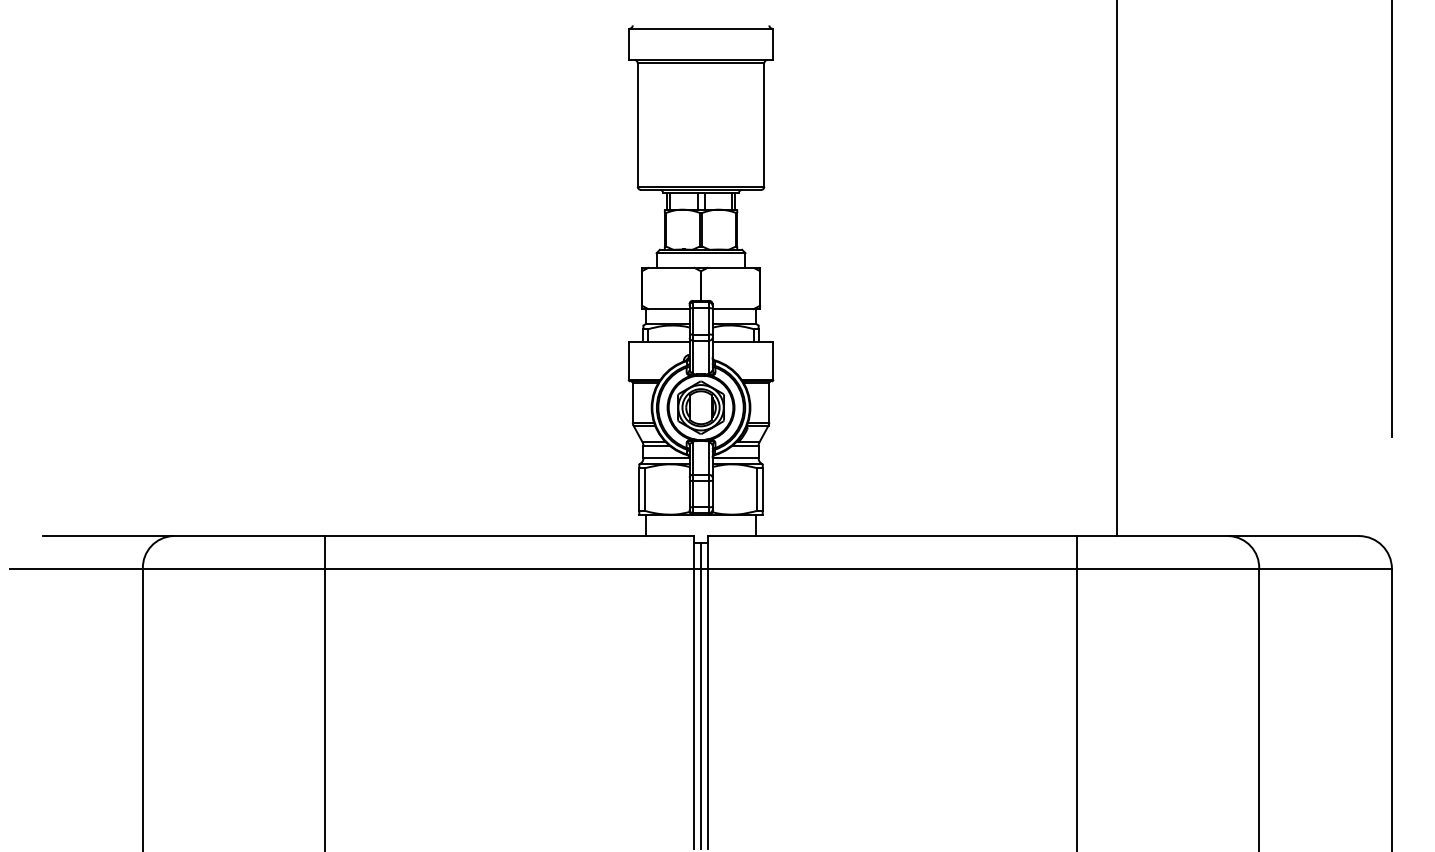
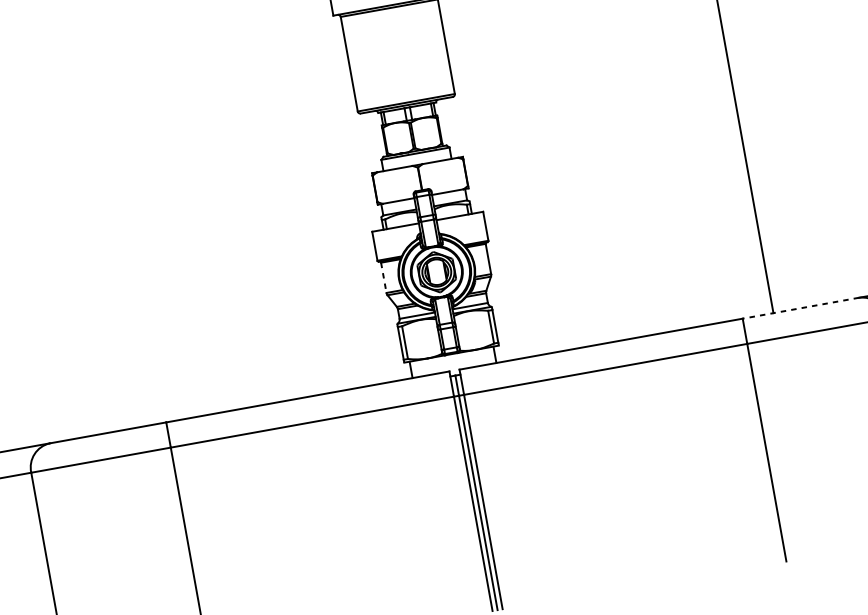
line: (632, 402) -> (383, 277), solid -> dashed
line: (1152, 536) -> (800, 308), solid -> dashed

